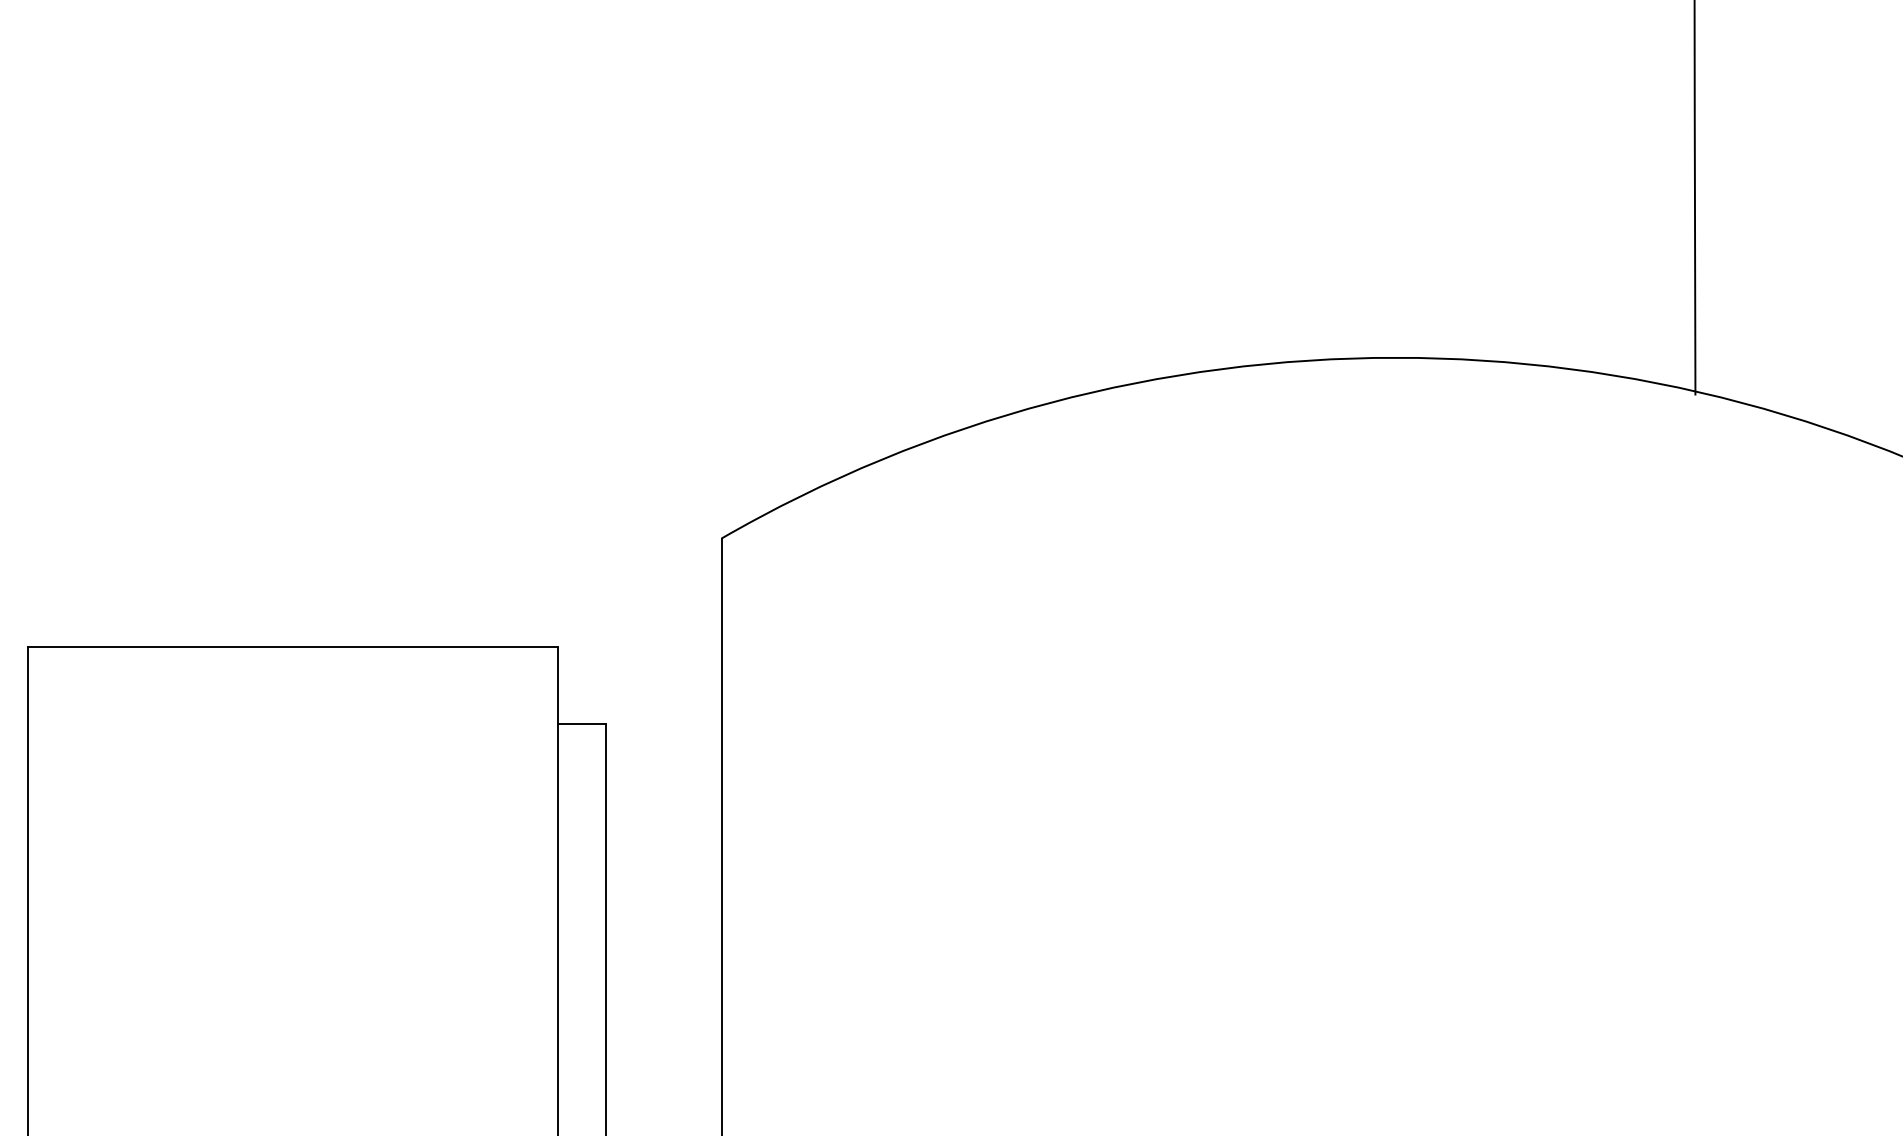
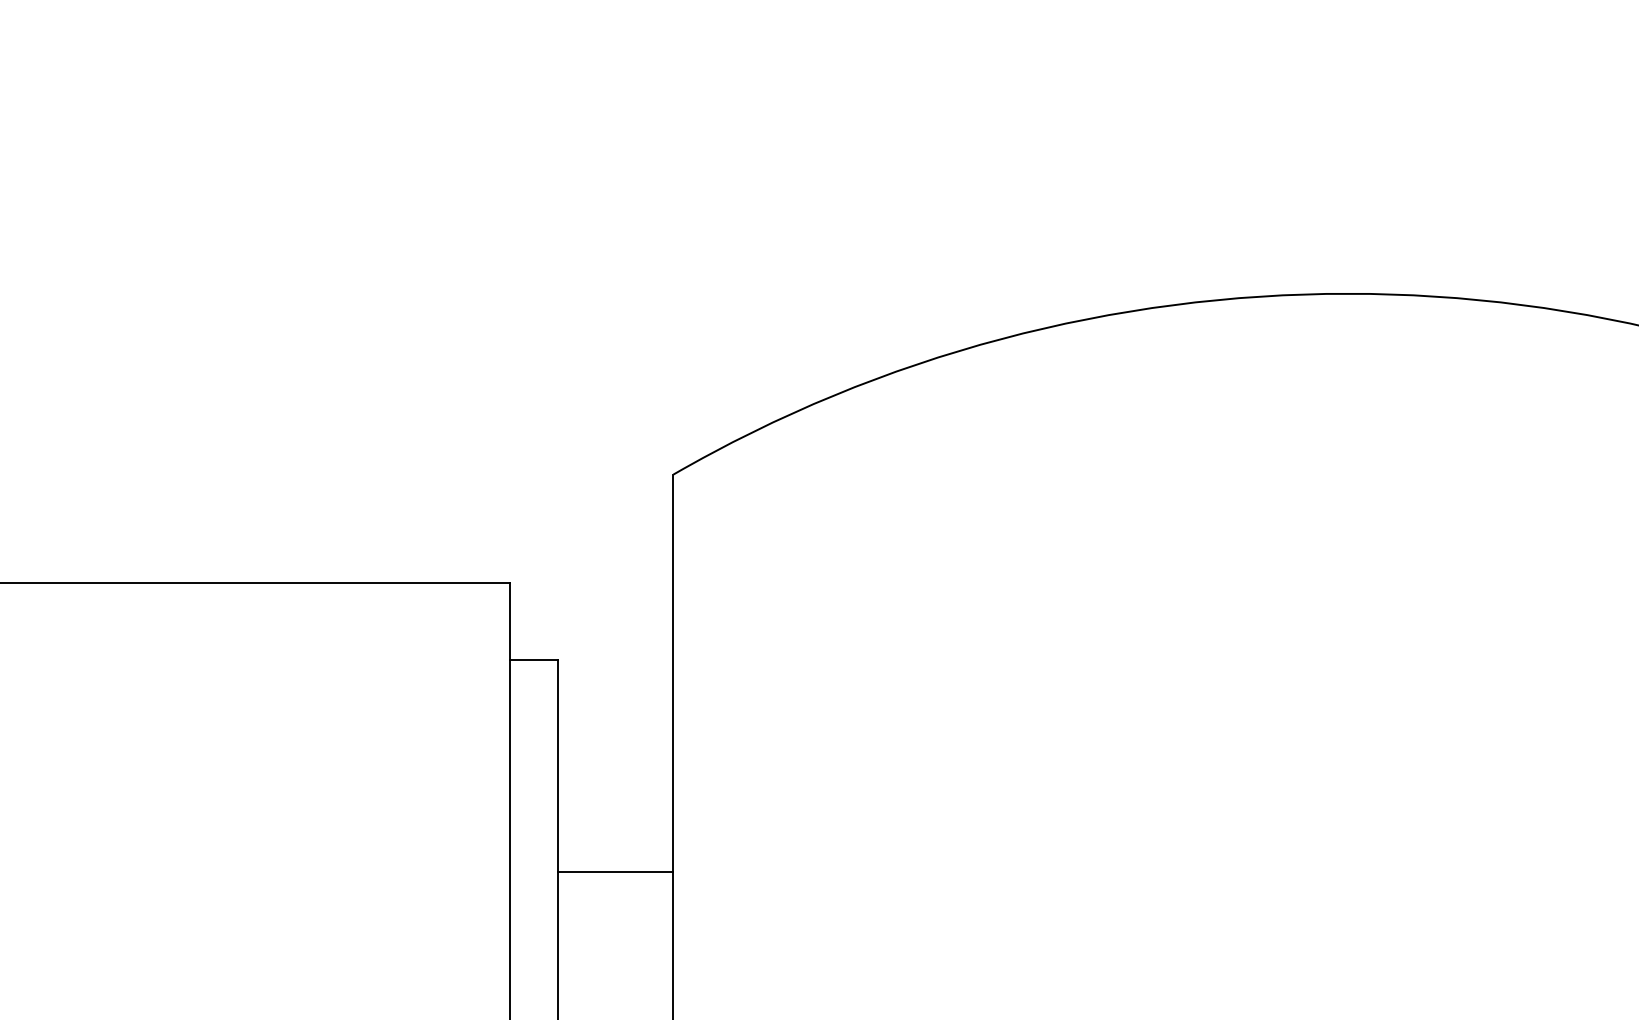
line: (663, 936) -> (615, 872), added

